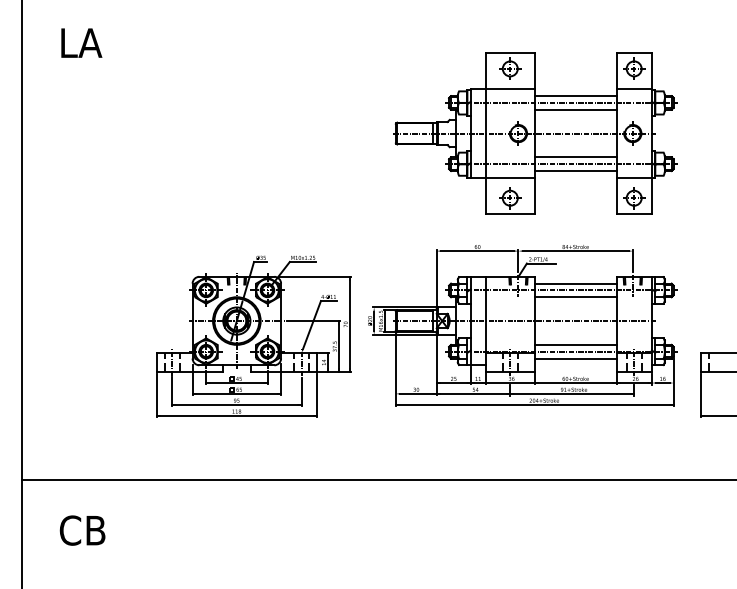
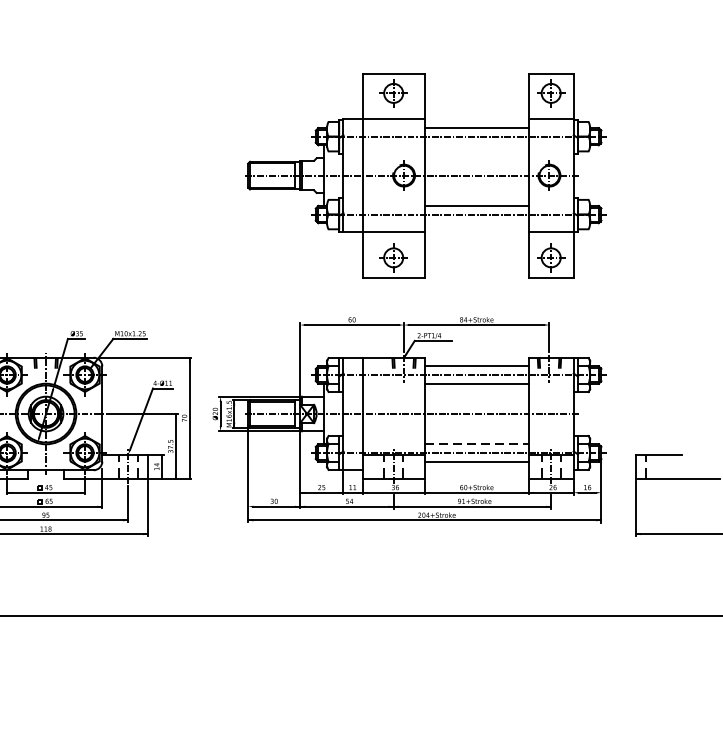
line: (575, 109) -> (476, 145), removed
line: (575, 171) -> (476, 223), removed
line: (575, 344) -> (476, 443), solid -> dashed

